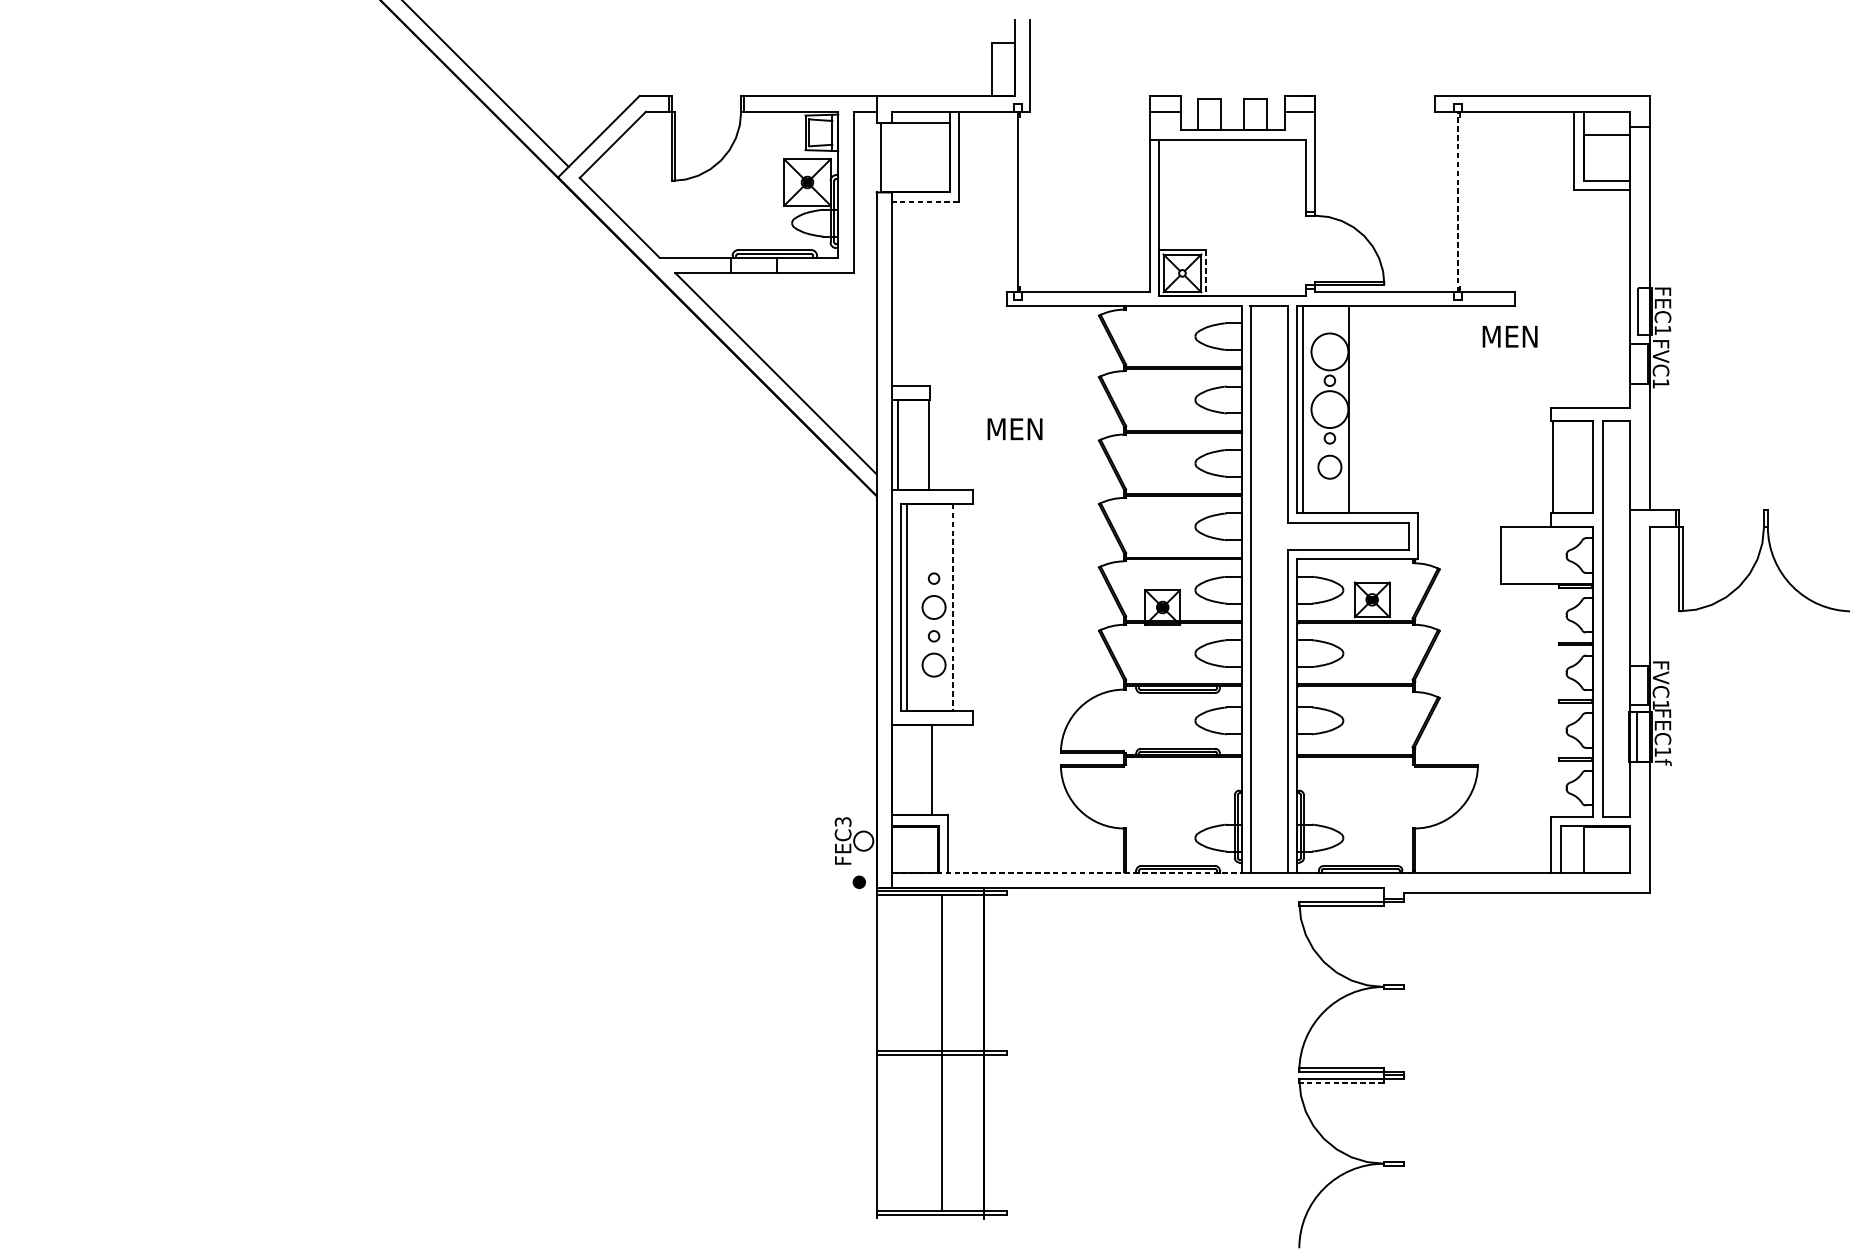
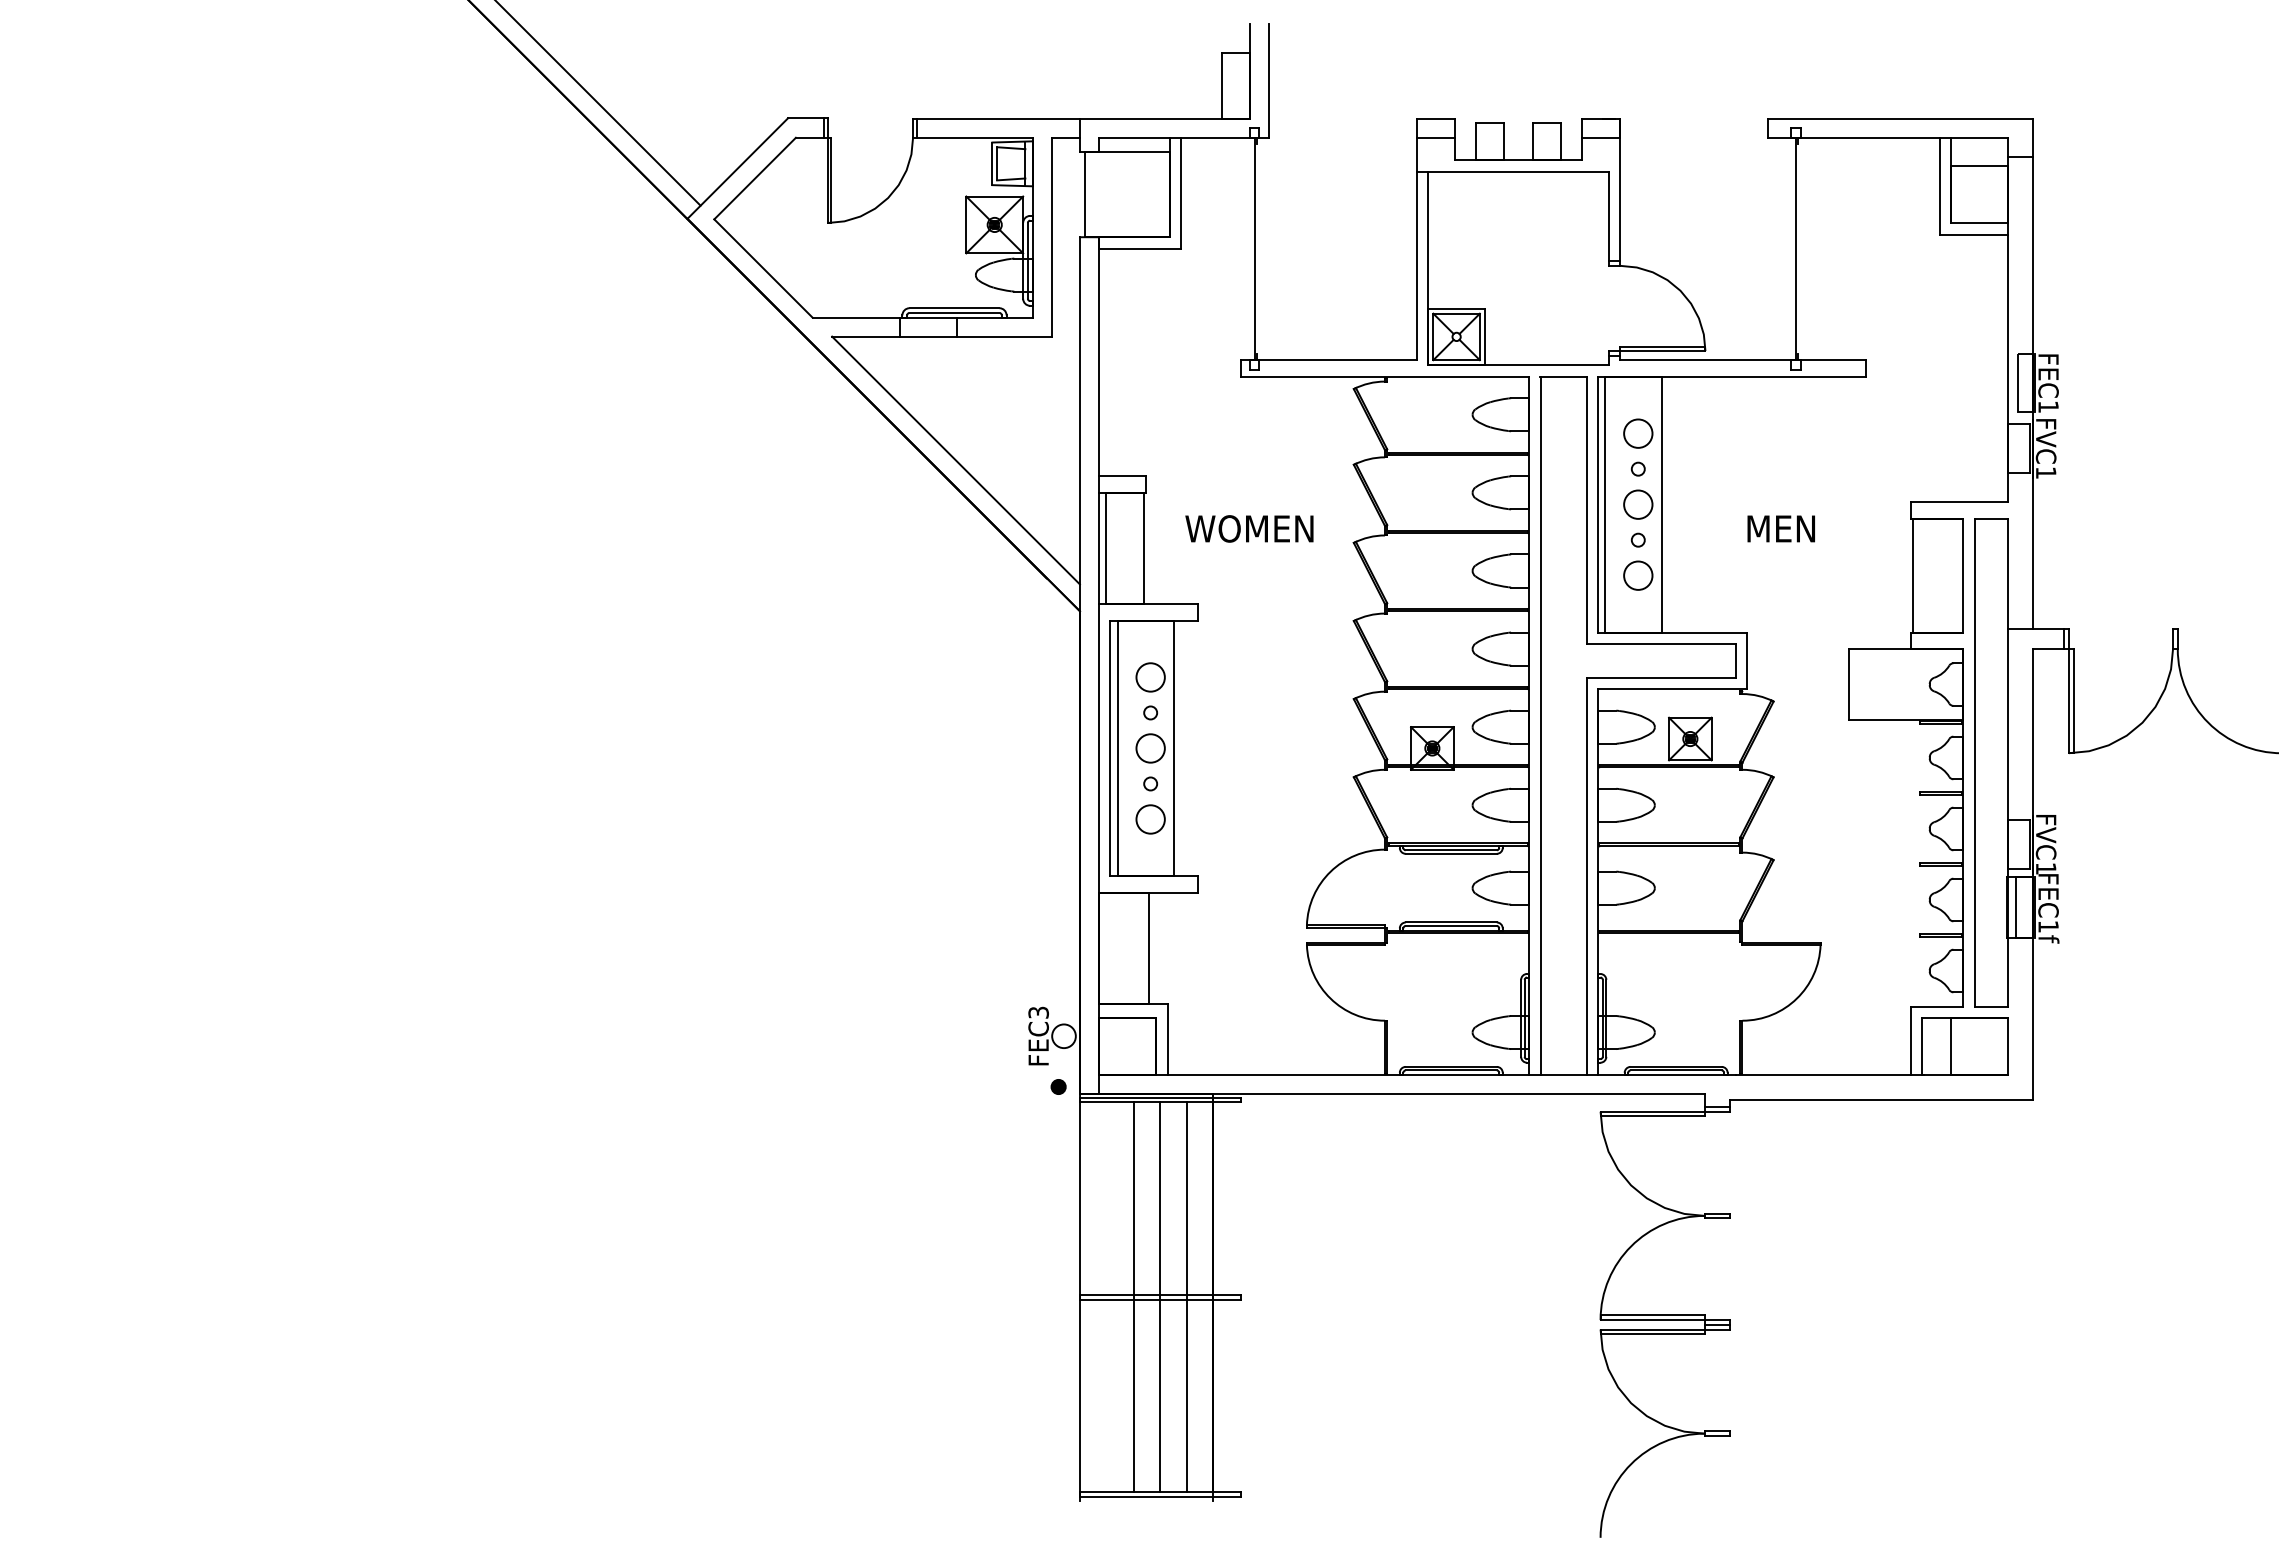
line: (925, 201) -> (1139, 248), dashed -> solid
line: (1458, 201) -> (1796, 248), dashed -> solid
line: (1205, 273) -> (1485, 337), dashed -> solid
text: (1509, 336) -> (1780, 528), moved
circle: (1330, 351) -> (1638, 433), size x0.62
circle: (1330, 409) -> (1638, 504), size x0.62
text: (1014, 428) -> (1249, 528), MEN -> WOMEN
circle: (933, 549) -> (1150, 677), added
line: (953, 607) -> (1174, 748), dashed -> solid
line: (1066, 872) -> (1313, 1075), dashed -> solid
line: (920, 1053) -> (1134, 1297), added
line: (963, 1053) -> (1186, 1297), added
line: (1341, 1083) -> (1652, 1334), dashed -> solid

